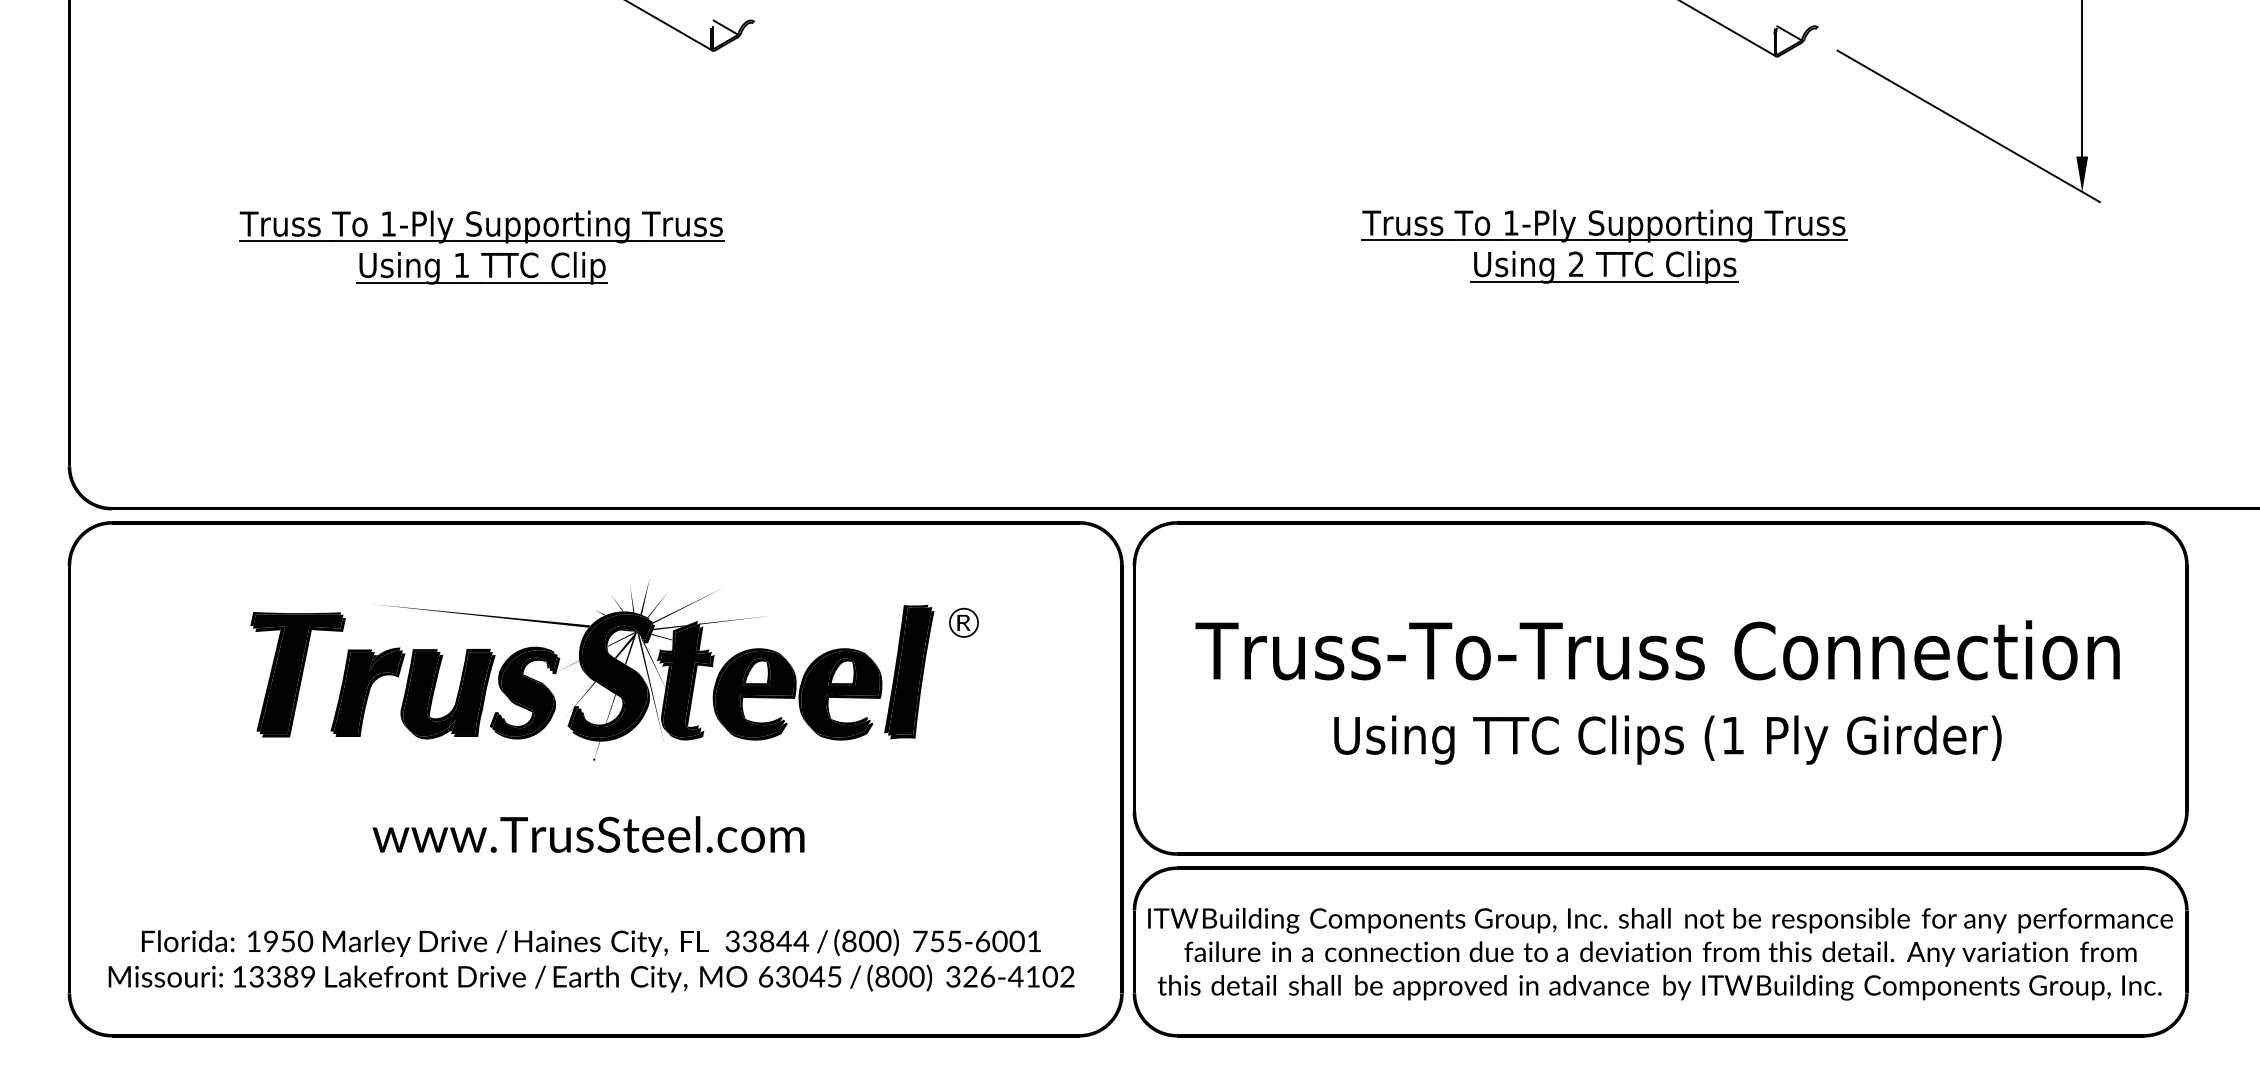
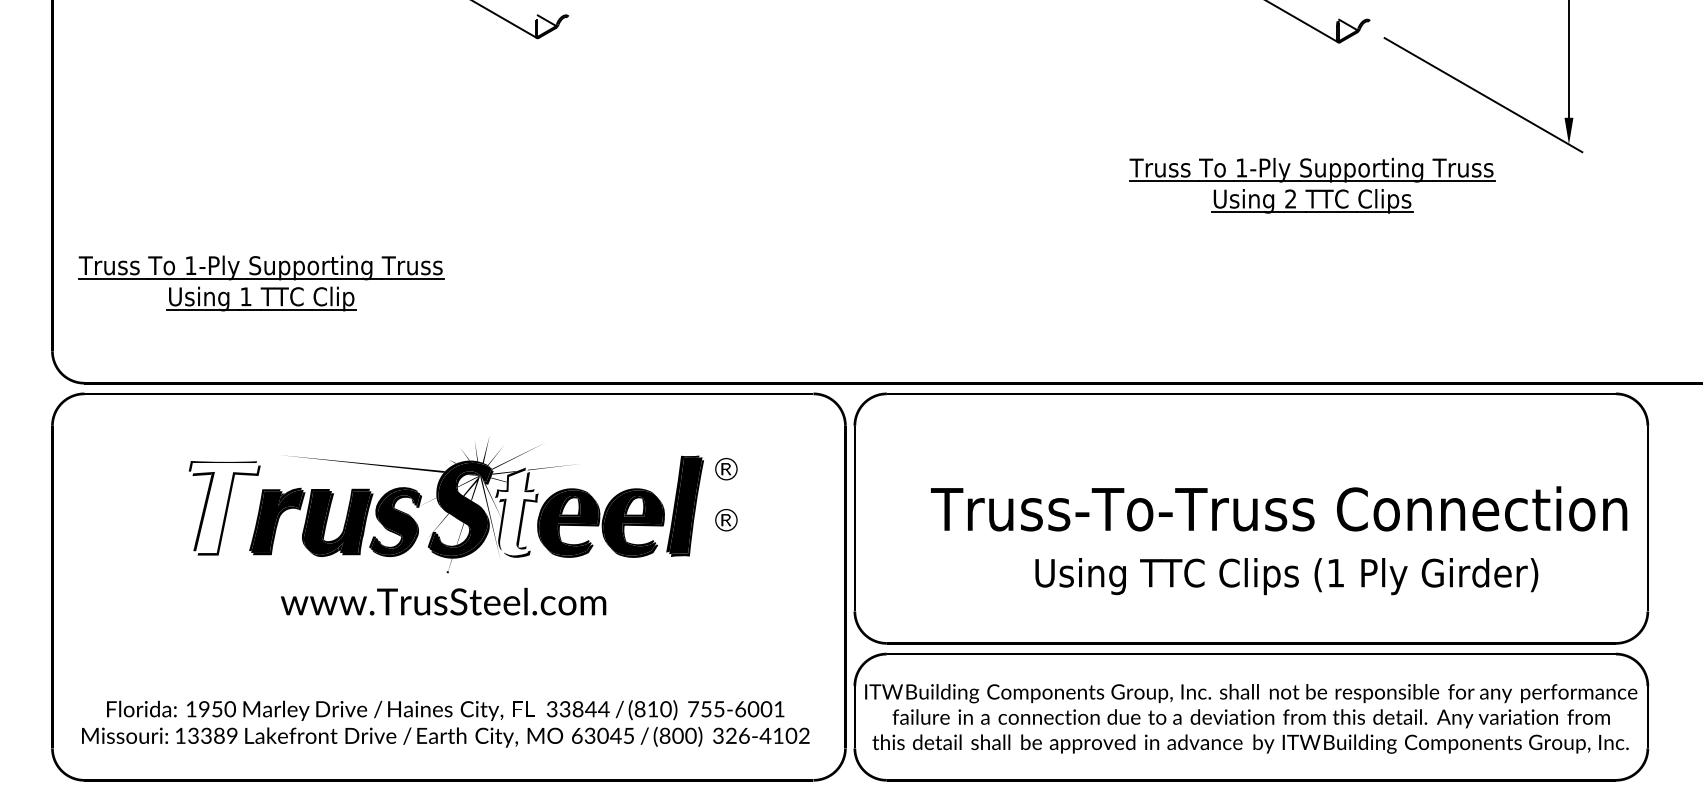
part: (1605, 246) -> (1312, 185), moved
part: (482, 247) -> (261, 283), moved
fill: (297, 675) -> (224, 508), removed
fill: (685, 680) -> (516, 512), removed
part: (964, 690) -> (726, 520), added
text: (1658, 692) -> (1279, 540), moved
text: (588, 834) -> (443, 601), moved
text: (865, 941) -> (652, 709), (800) -> (810)

